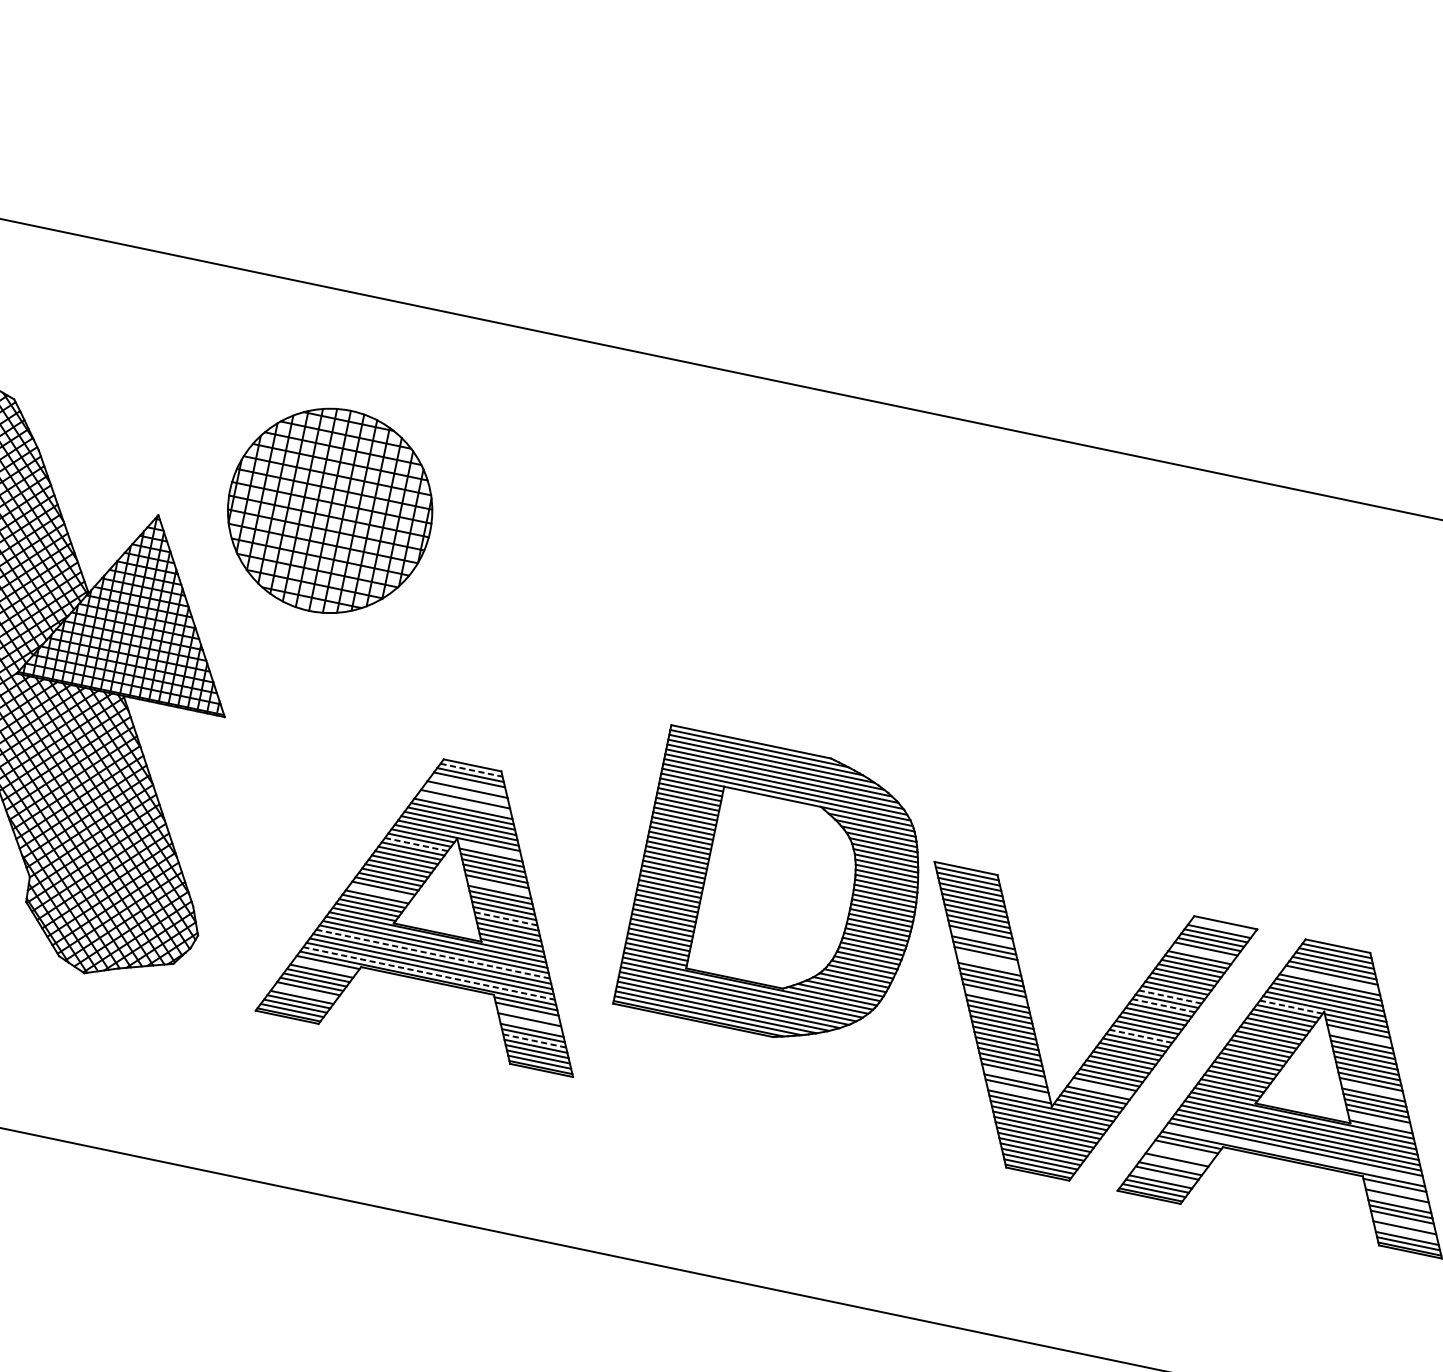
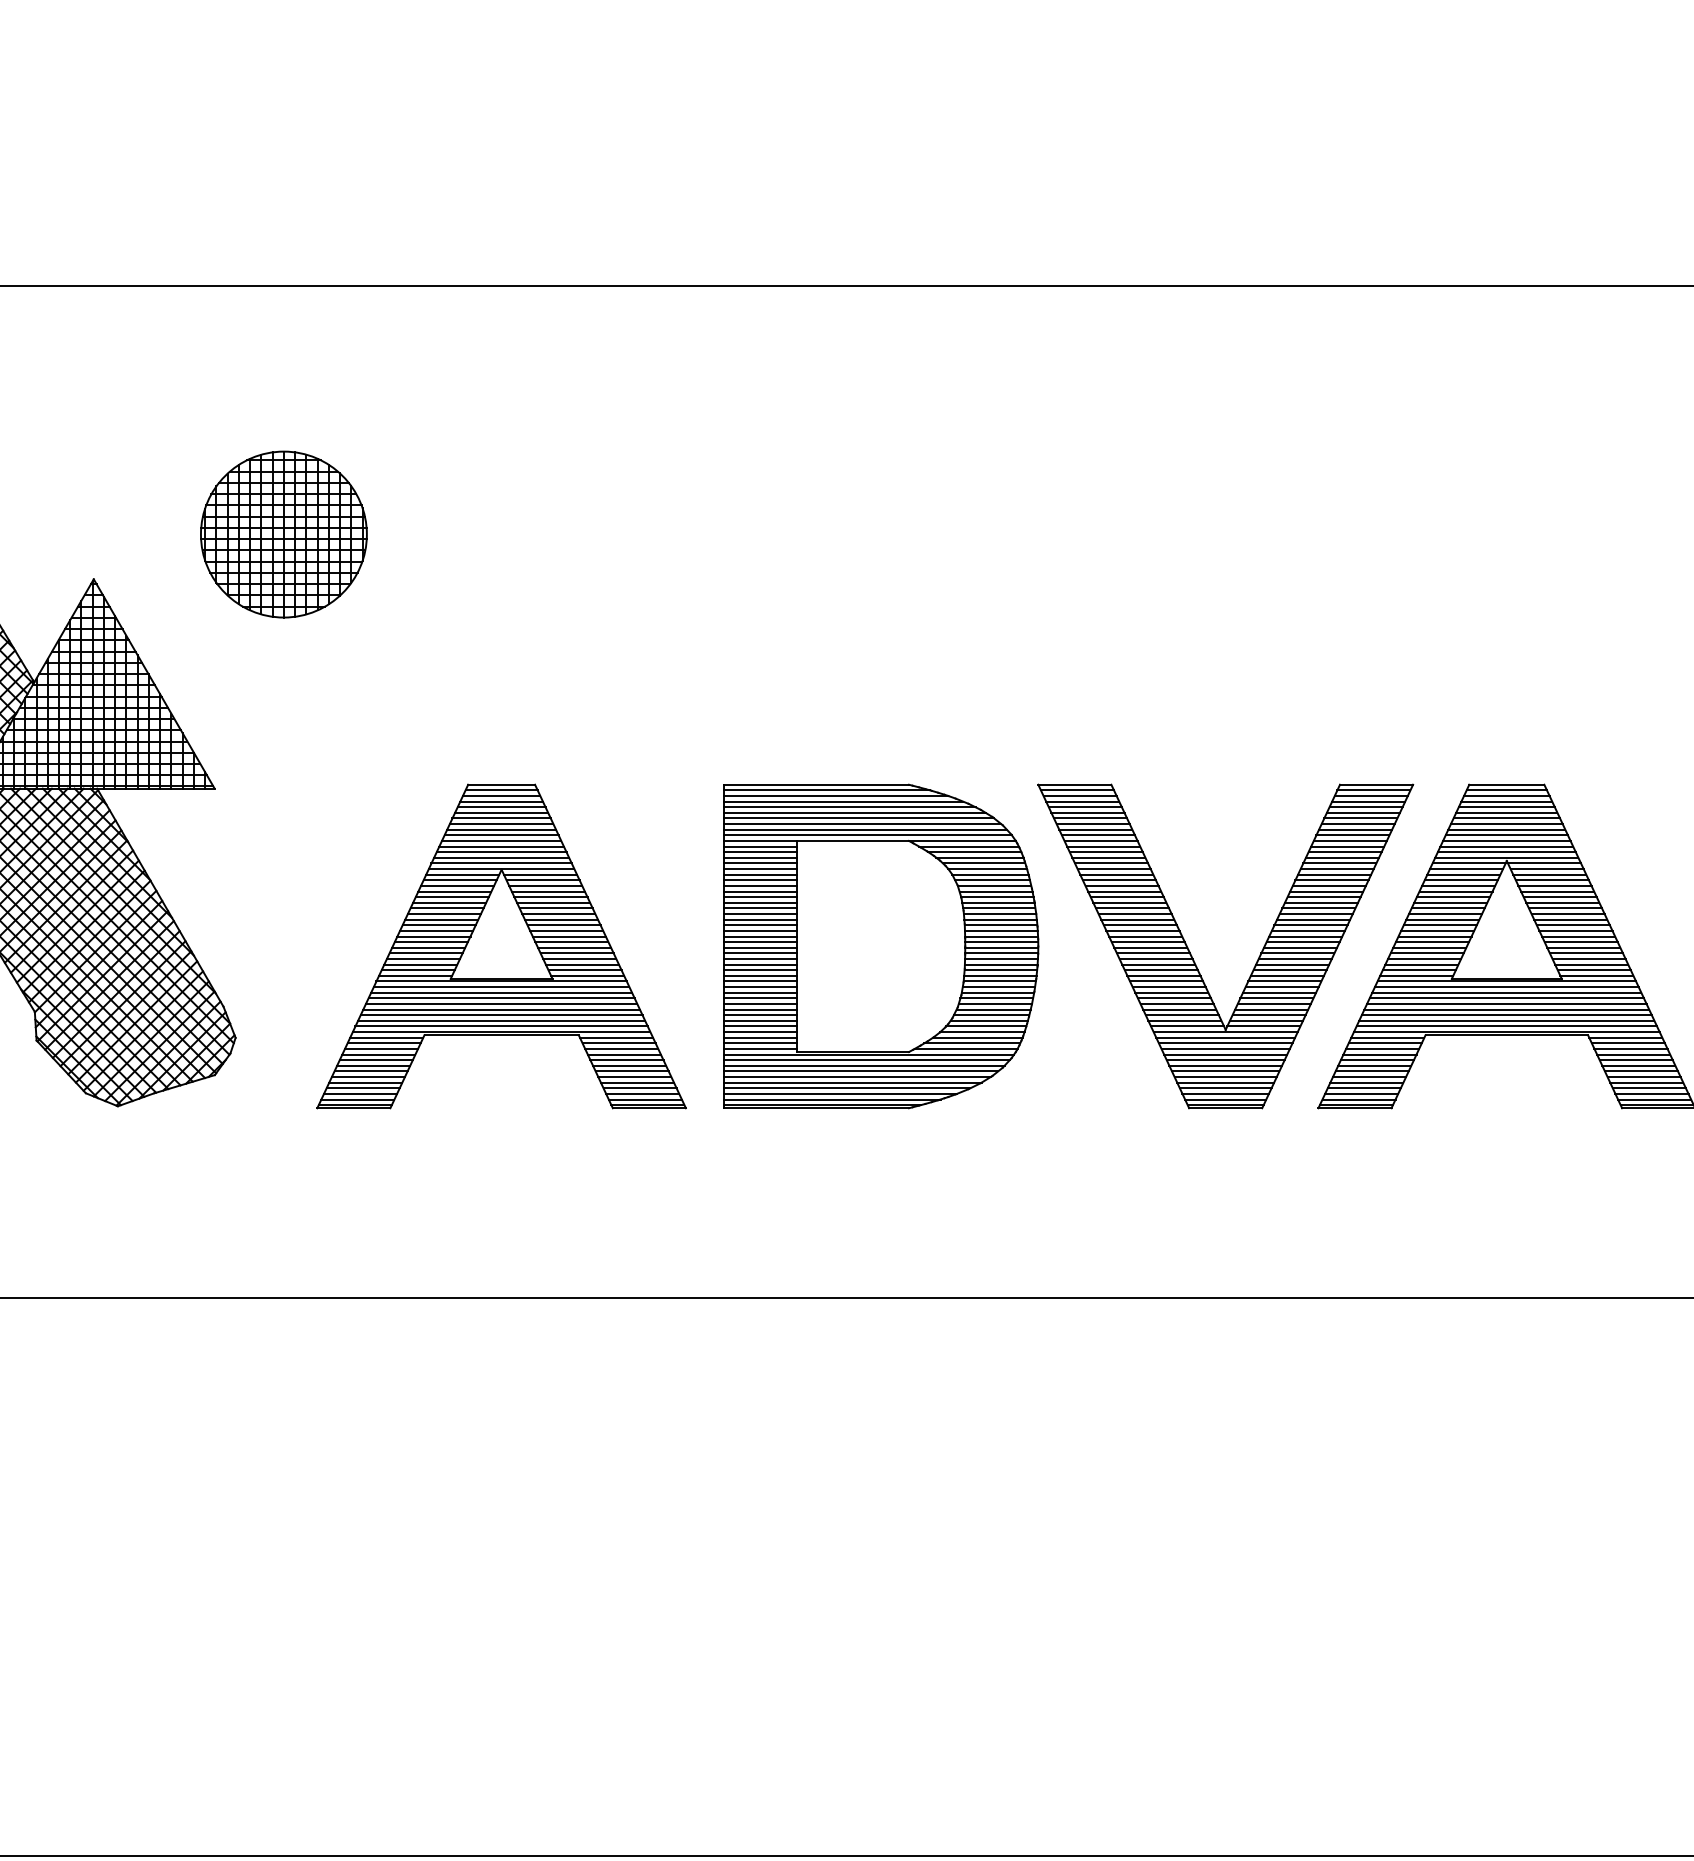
part: (329, 510) -> (283, 534), size x0.71
line: (472, 770) -> (502, 790), dashed -> solid
line: (468, 784) -> (501, 807), added
line: (466, 794) -> (501, 818), added
line: (464, 803) -> (501, 829), added
line: (416, 844) -> (457, 885), dashed -> solid
line: (489, 849) -> (540, 874), added
line: (498, 887) -> (558, 914), added
line: (380, 892) -> (428, 947), added
part: (778, 892) -> (881, 946), moved
line: (506, 918) -> (574, 947), dashed -> solid
line: (1222, 927) -> (1373, 790), added
line: (981, 937) -> (1108, 857), added
line: (433, 953) -> (501, 1003), dashed -> solid
line: (1202, 953) -> (1357, 824), added
line: (986, 958) -> (1118, 880), added
line: (988, 963) -> (1121, 885), added
line: (324, 966) -> (383, 1043), added
line: (429, 973) -> (502, 1026), dashed -> solid
line: (1330, 980) -> (1506, 824), added
line: (304, 993) -> (367, 1077), added
line: (995, 995) -> (1137, 919), added
line: (1169, 997) -> (1331, 880), dashed -> solid
line: (1163, 1005) -> (1326, 891), dashed -> solid
line: (1291, 1007) -> (1469, 863), dashed -> solid
line: (528, 1014) -> (621, 1048), added
line: (530, 1025) -> (626, 1060), added
line: (1141, 1035) -> (1308, 930), dashed -> solid
line: (1359, 1036) -> (1551, 880), added
line: (534, 1041) -> (634, 1077), dashed -> solid
line: (1014, 1075) -> (1176, 1003), added
line: (1101, 1088) -> (1276, 998), added
line: (1372, 1089) -> (1578, 936), added
line: (1018, 1091) -> (1184, 1020), added
line: (1379, 1121) -> (1593, 970), added
line: (1183, 1150) -> (1382, 1048), added
line: (1294, 1154) -> (1506, 1026), added
line: (1179, 1155) -> (1379, 1054), added
line: (1173, 1164) -> (1374, 1065), added
line: (1163, 1177) -> (1366, 1082), added
line: (1395, 1190) -> (1627, 1043), added
line: (1398, 1201) -> (1633, 1054), added
line: (1402, 1222) -> (1643, 1077), added
line: (1405, 1233) -> (1648, 1088), added

